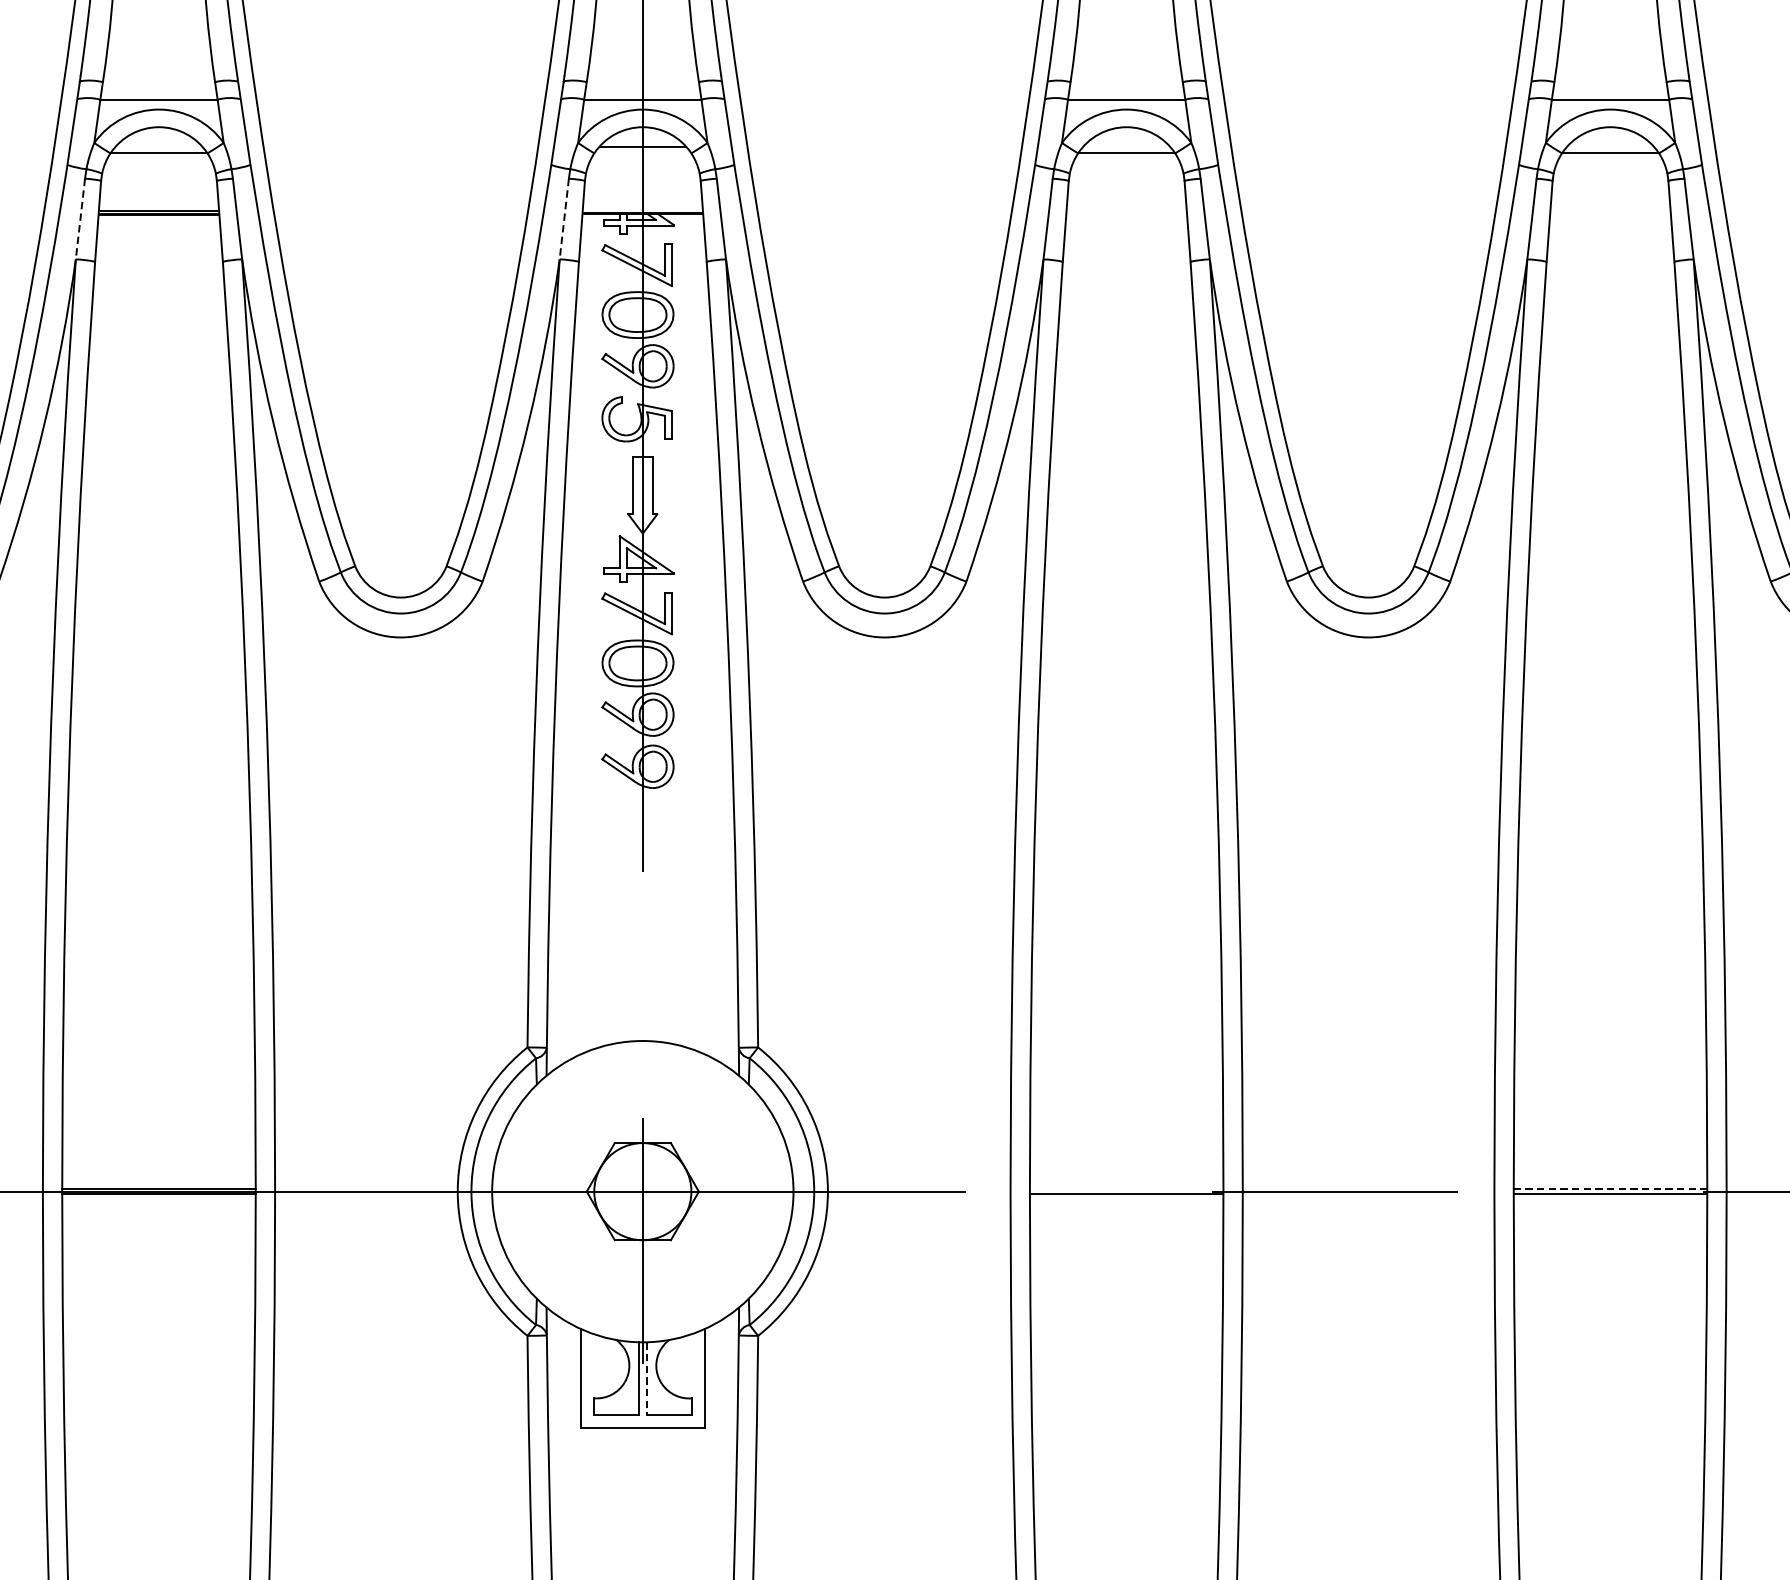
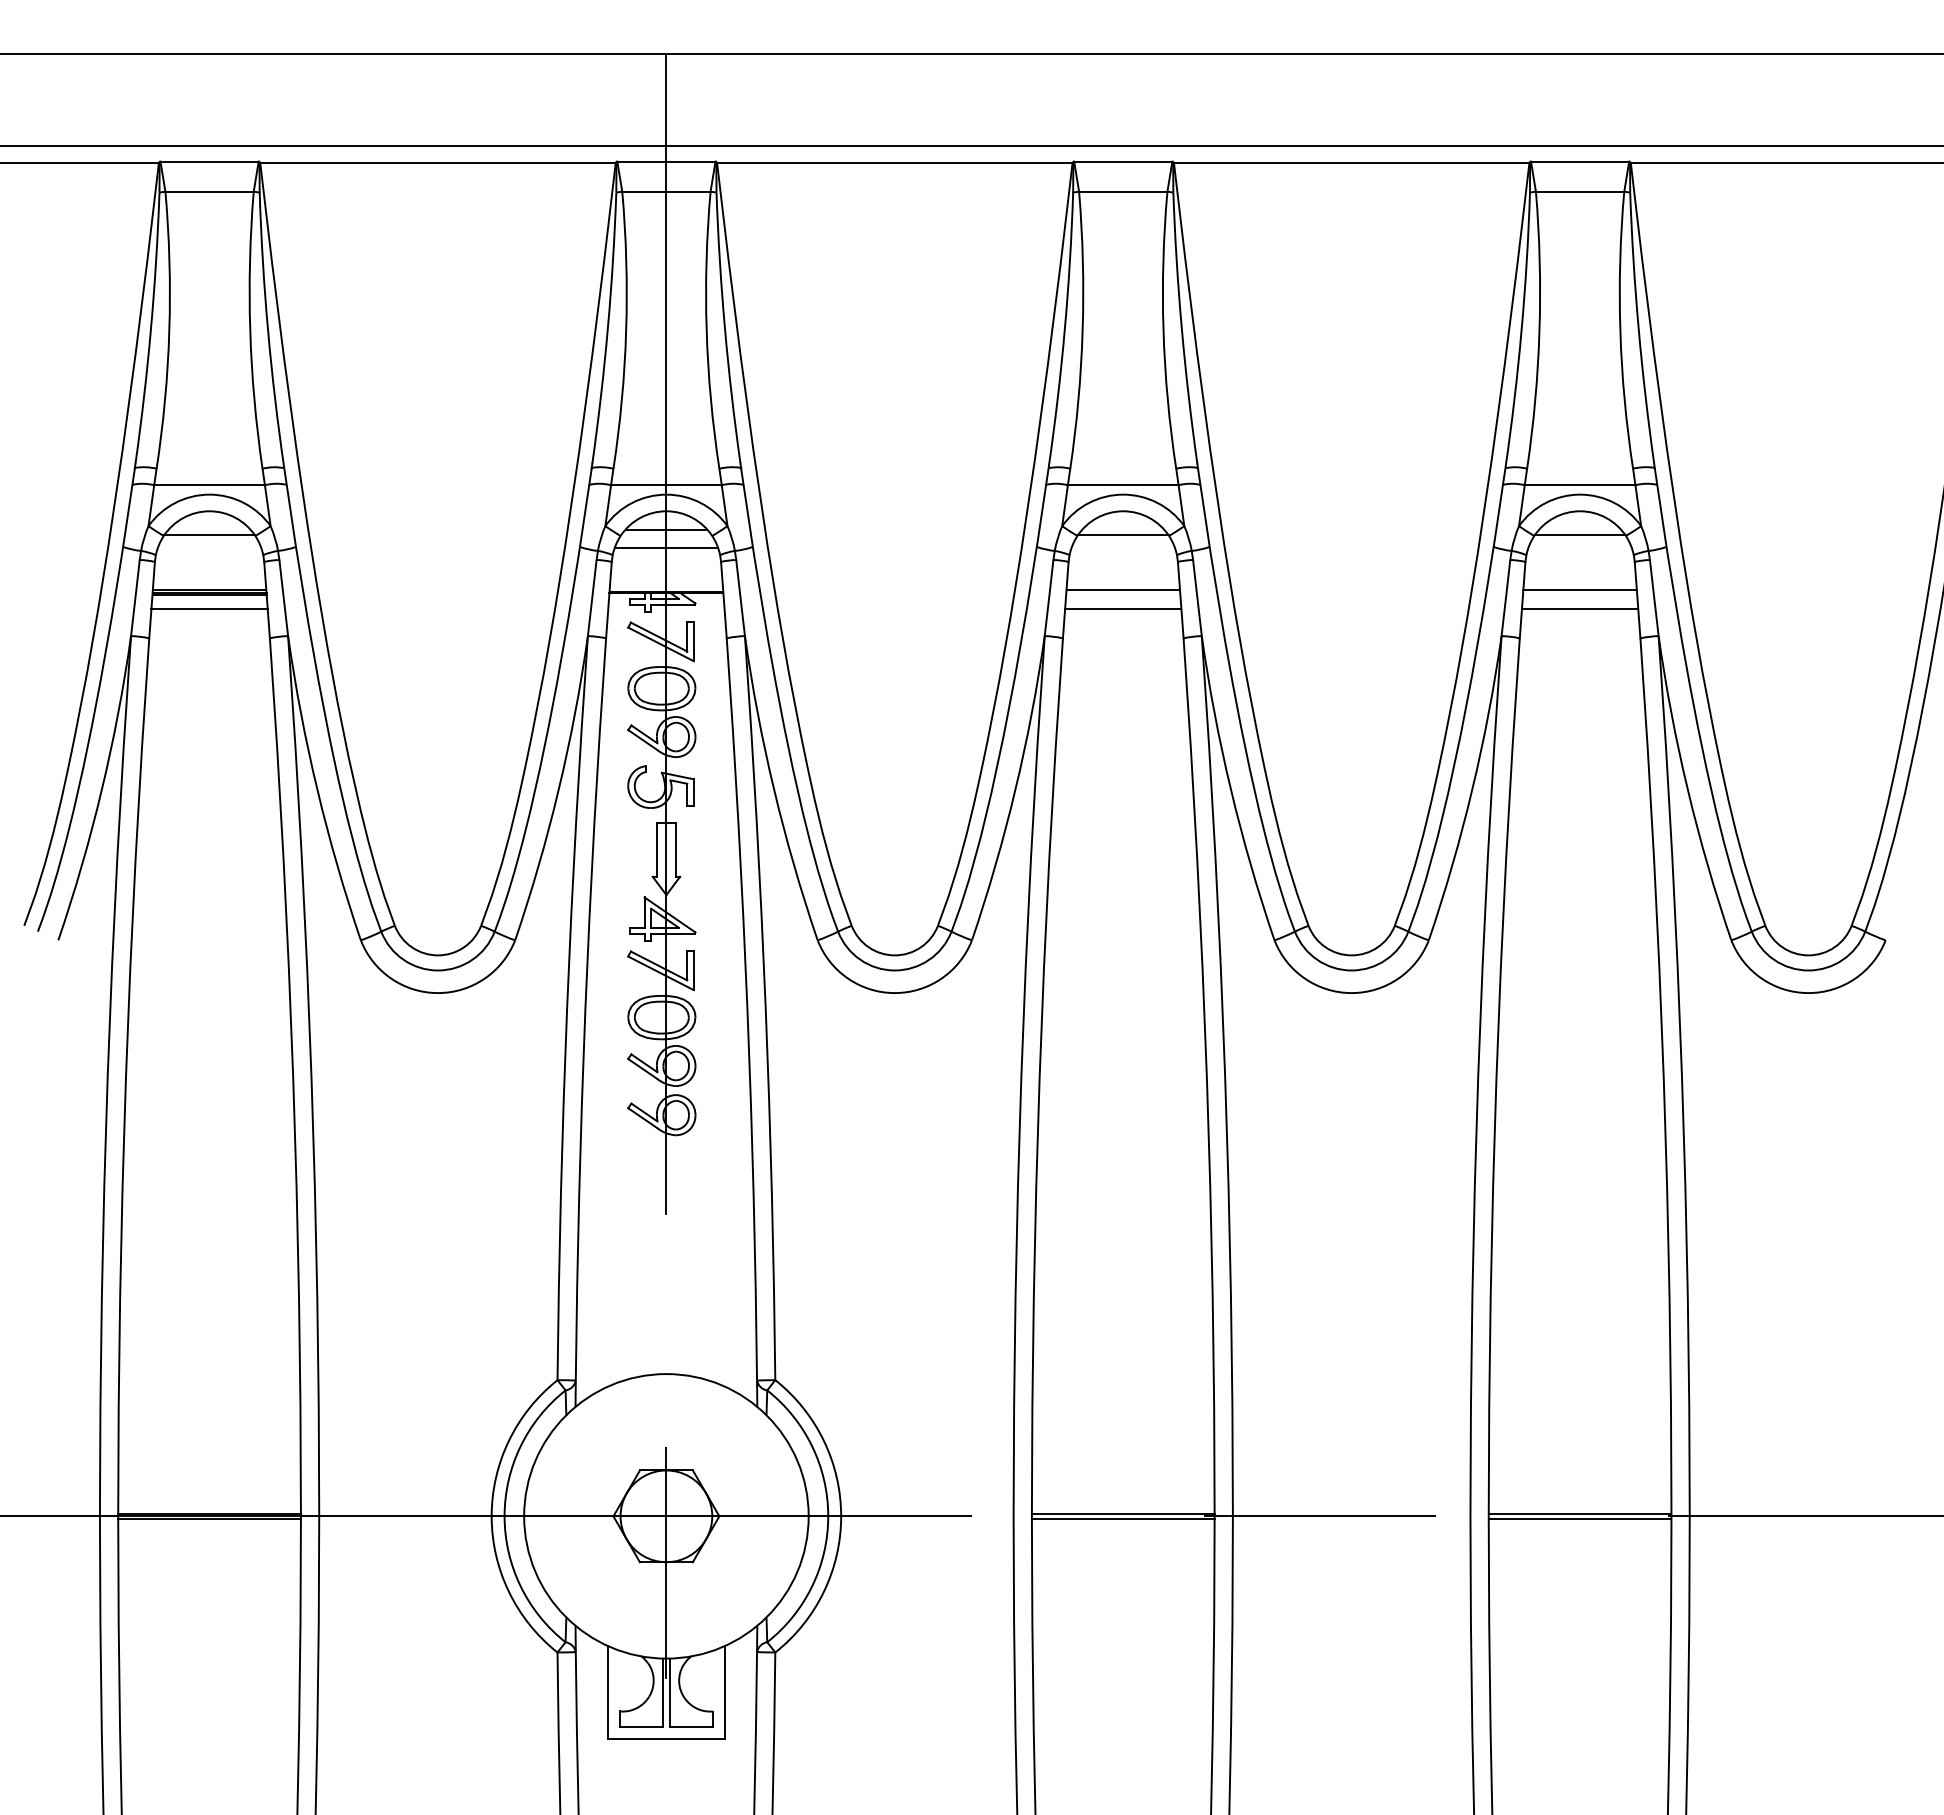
line: (641, 165) -> (665, 547), added
line: (1126, 211) -> (1123, 590), added
line: (1609, 211) -> (1579, 590), added
line: (80, 219) -> (135, 598), dashed -> solid
line: (564, 219) -> (592, 598), dashed -> solid
line: (158, 231) -> (209, 609), added
line: (1126, 231) -> (1123, 609), added
line: (1609, 231) -> (1579, 609), added
line: (1125, 1188) -> (1122, 1513), added
line: (1610, 1188) -> (1580, 1513), dashed -> solid
line: (647, 1379) -> (670, 1693), dashed -> solid

